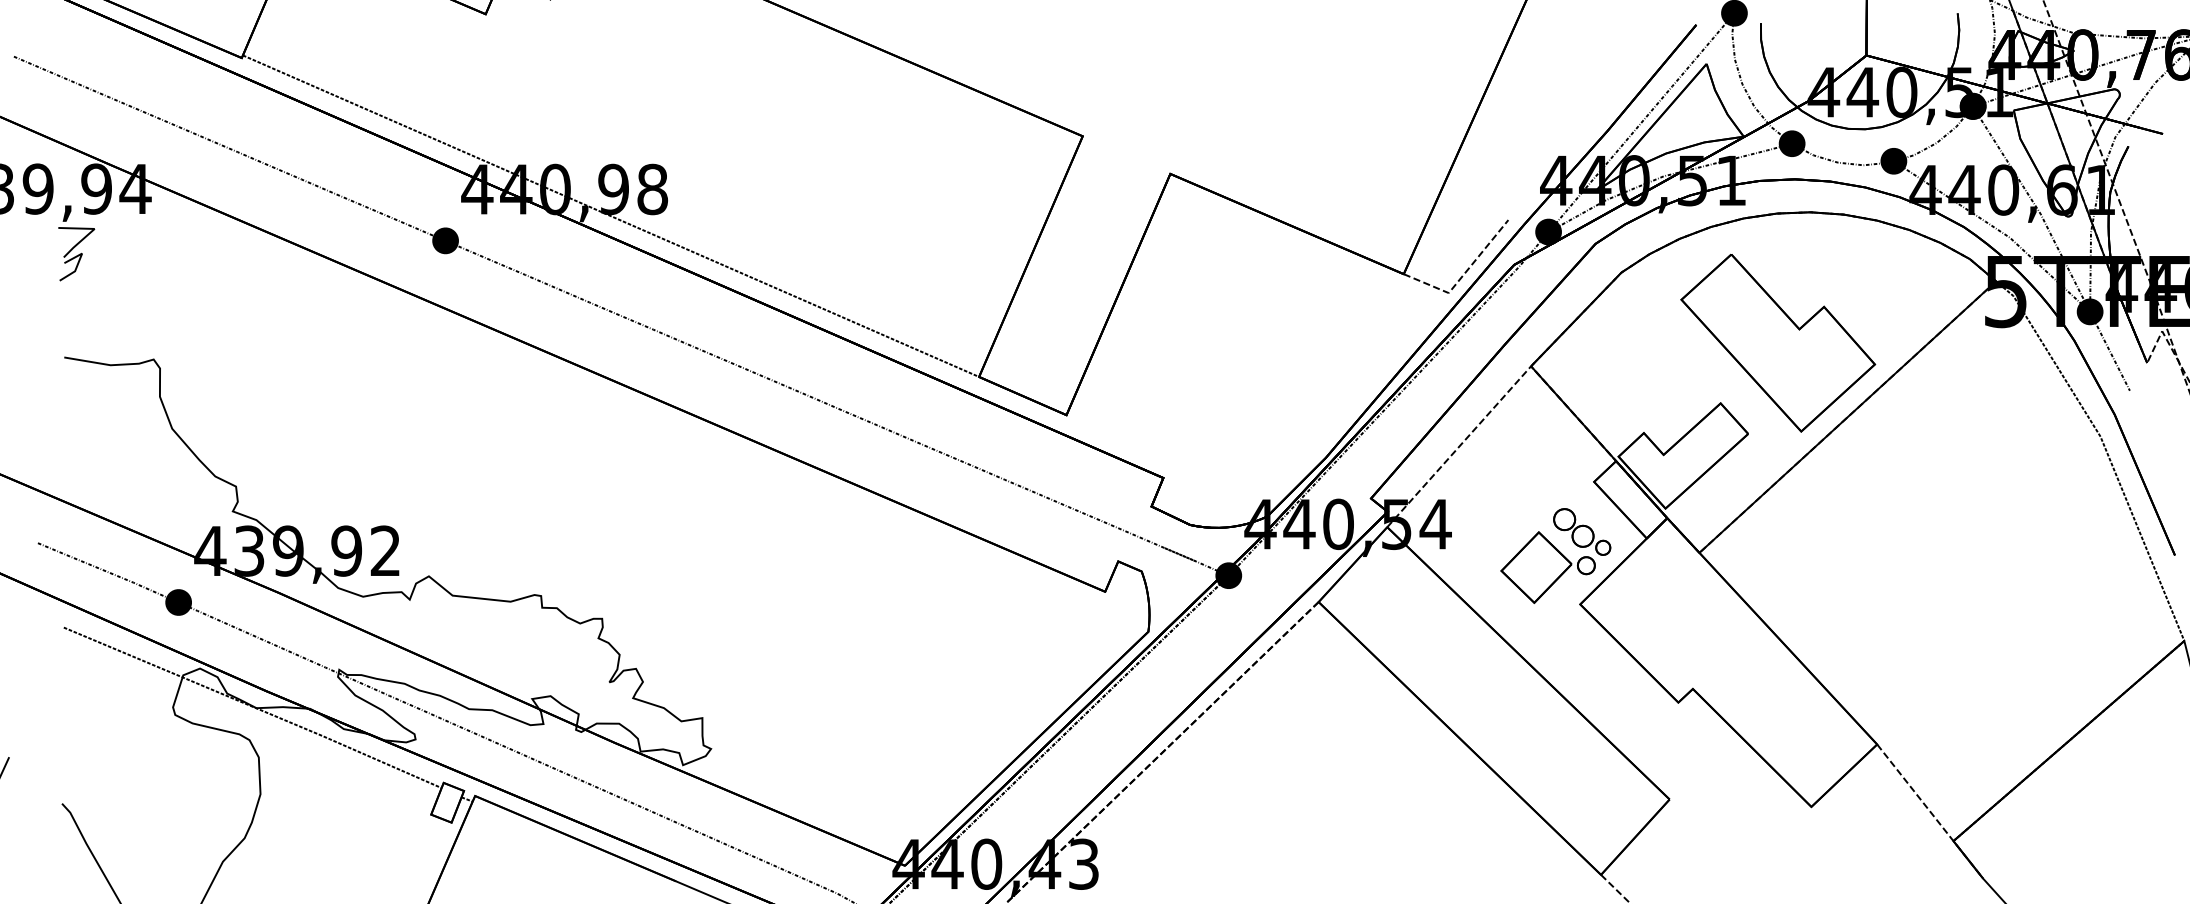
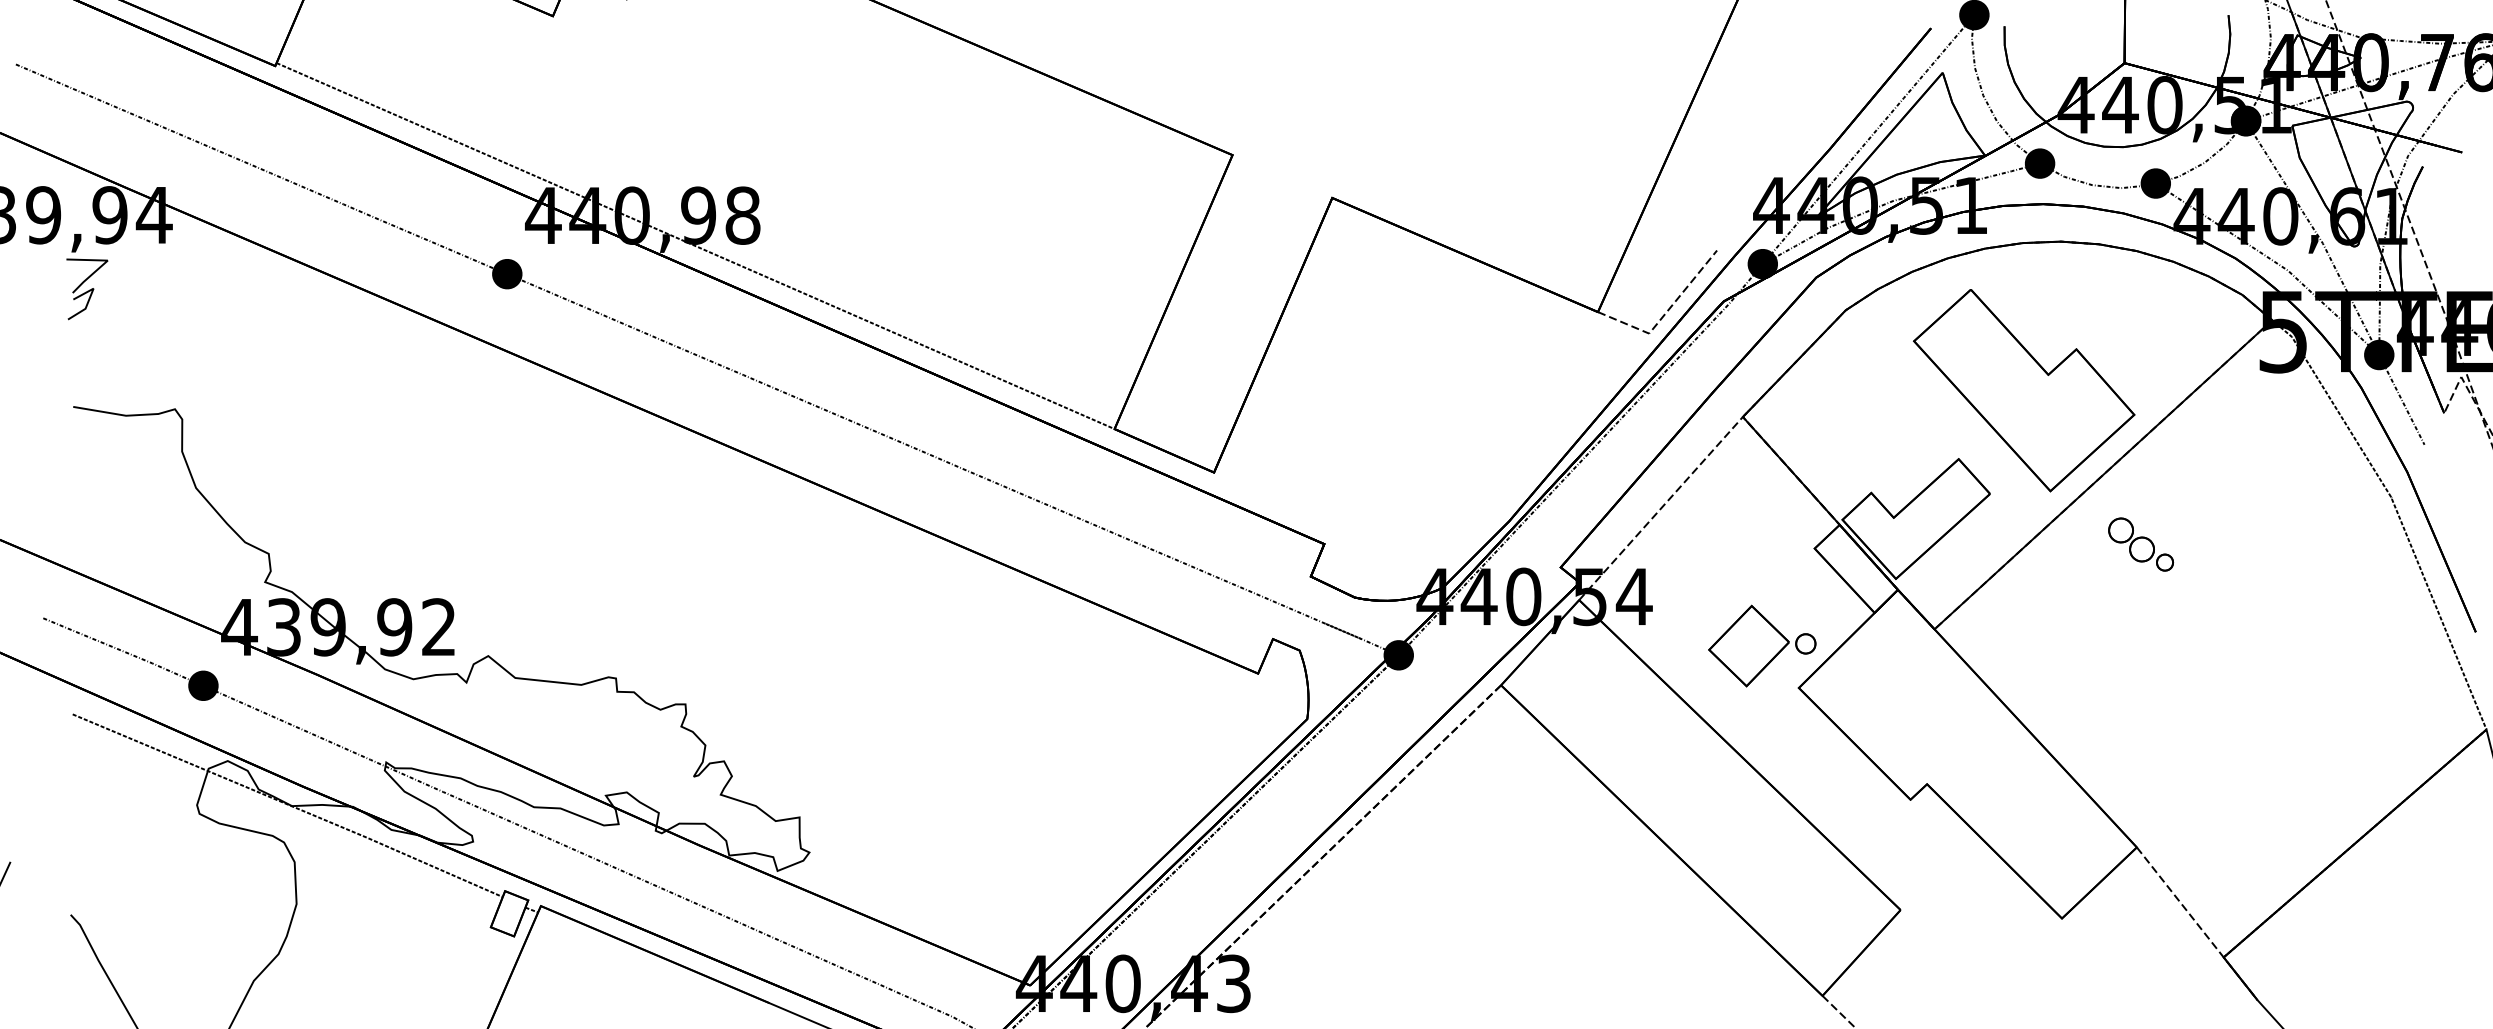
part: (1581, 531) -> (2140, 544), moved

